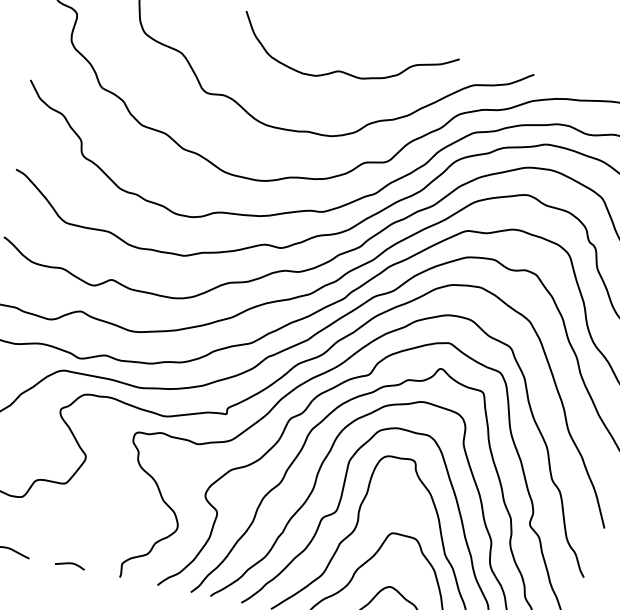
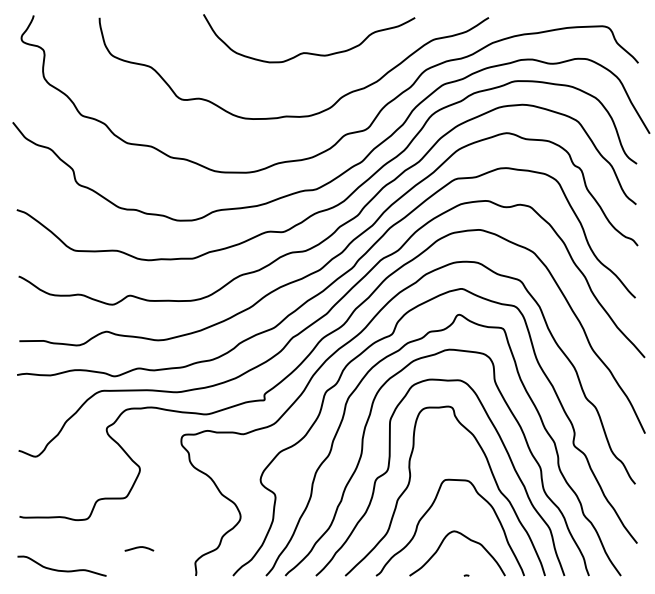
curve: (70, 564) -> (139, 548), moved

